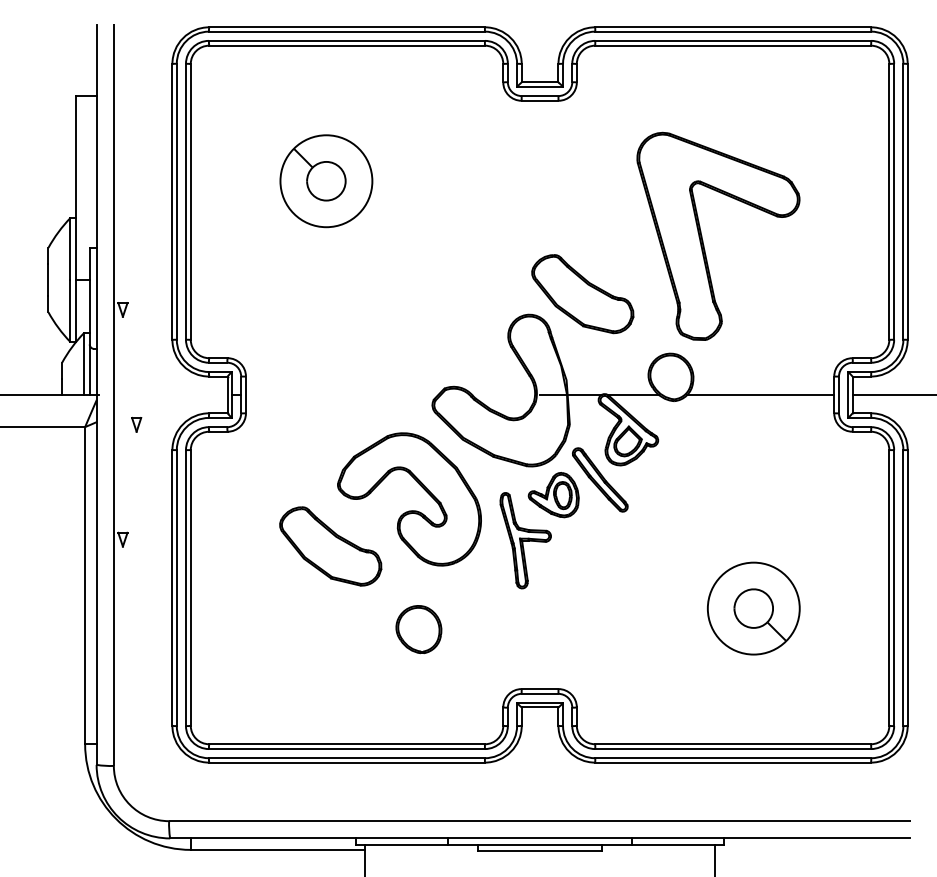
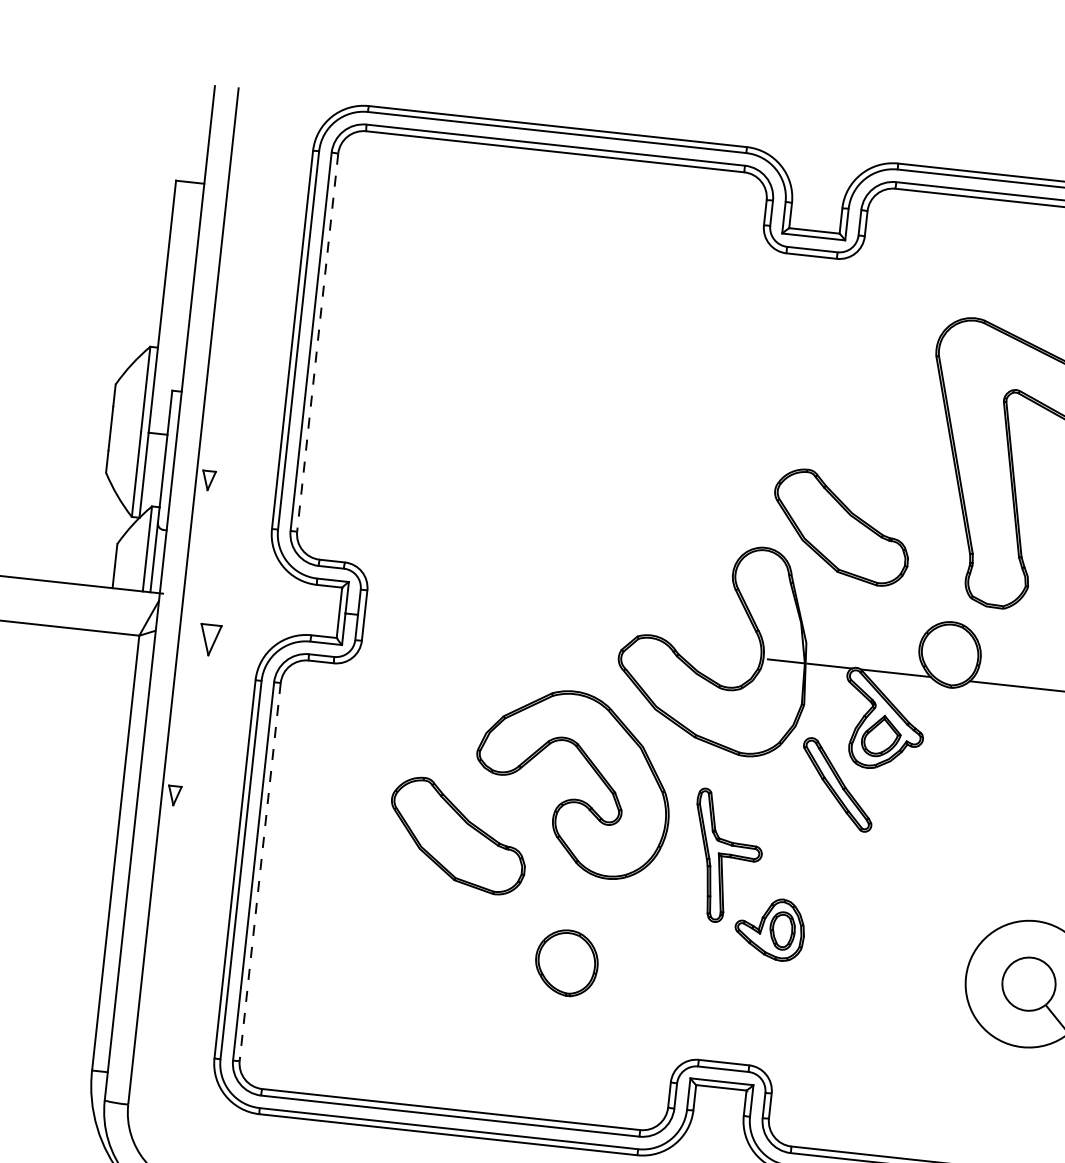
part: (326, 181) -> (506, 334), removed
line: (190, 201) -> (317, 342), solid -> dashed
part: (136, 424) -> (210, 639), size x1.6
part: (553, 495) -> (769, 929), moved
line: (190, 587) -> (259, 871), solid -> dashed

